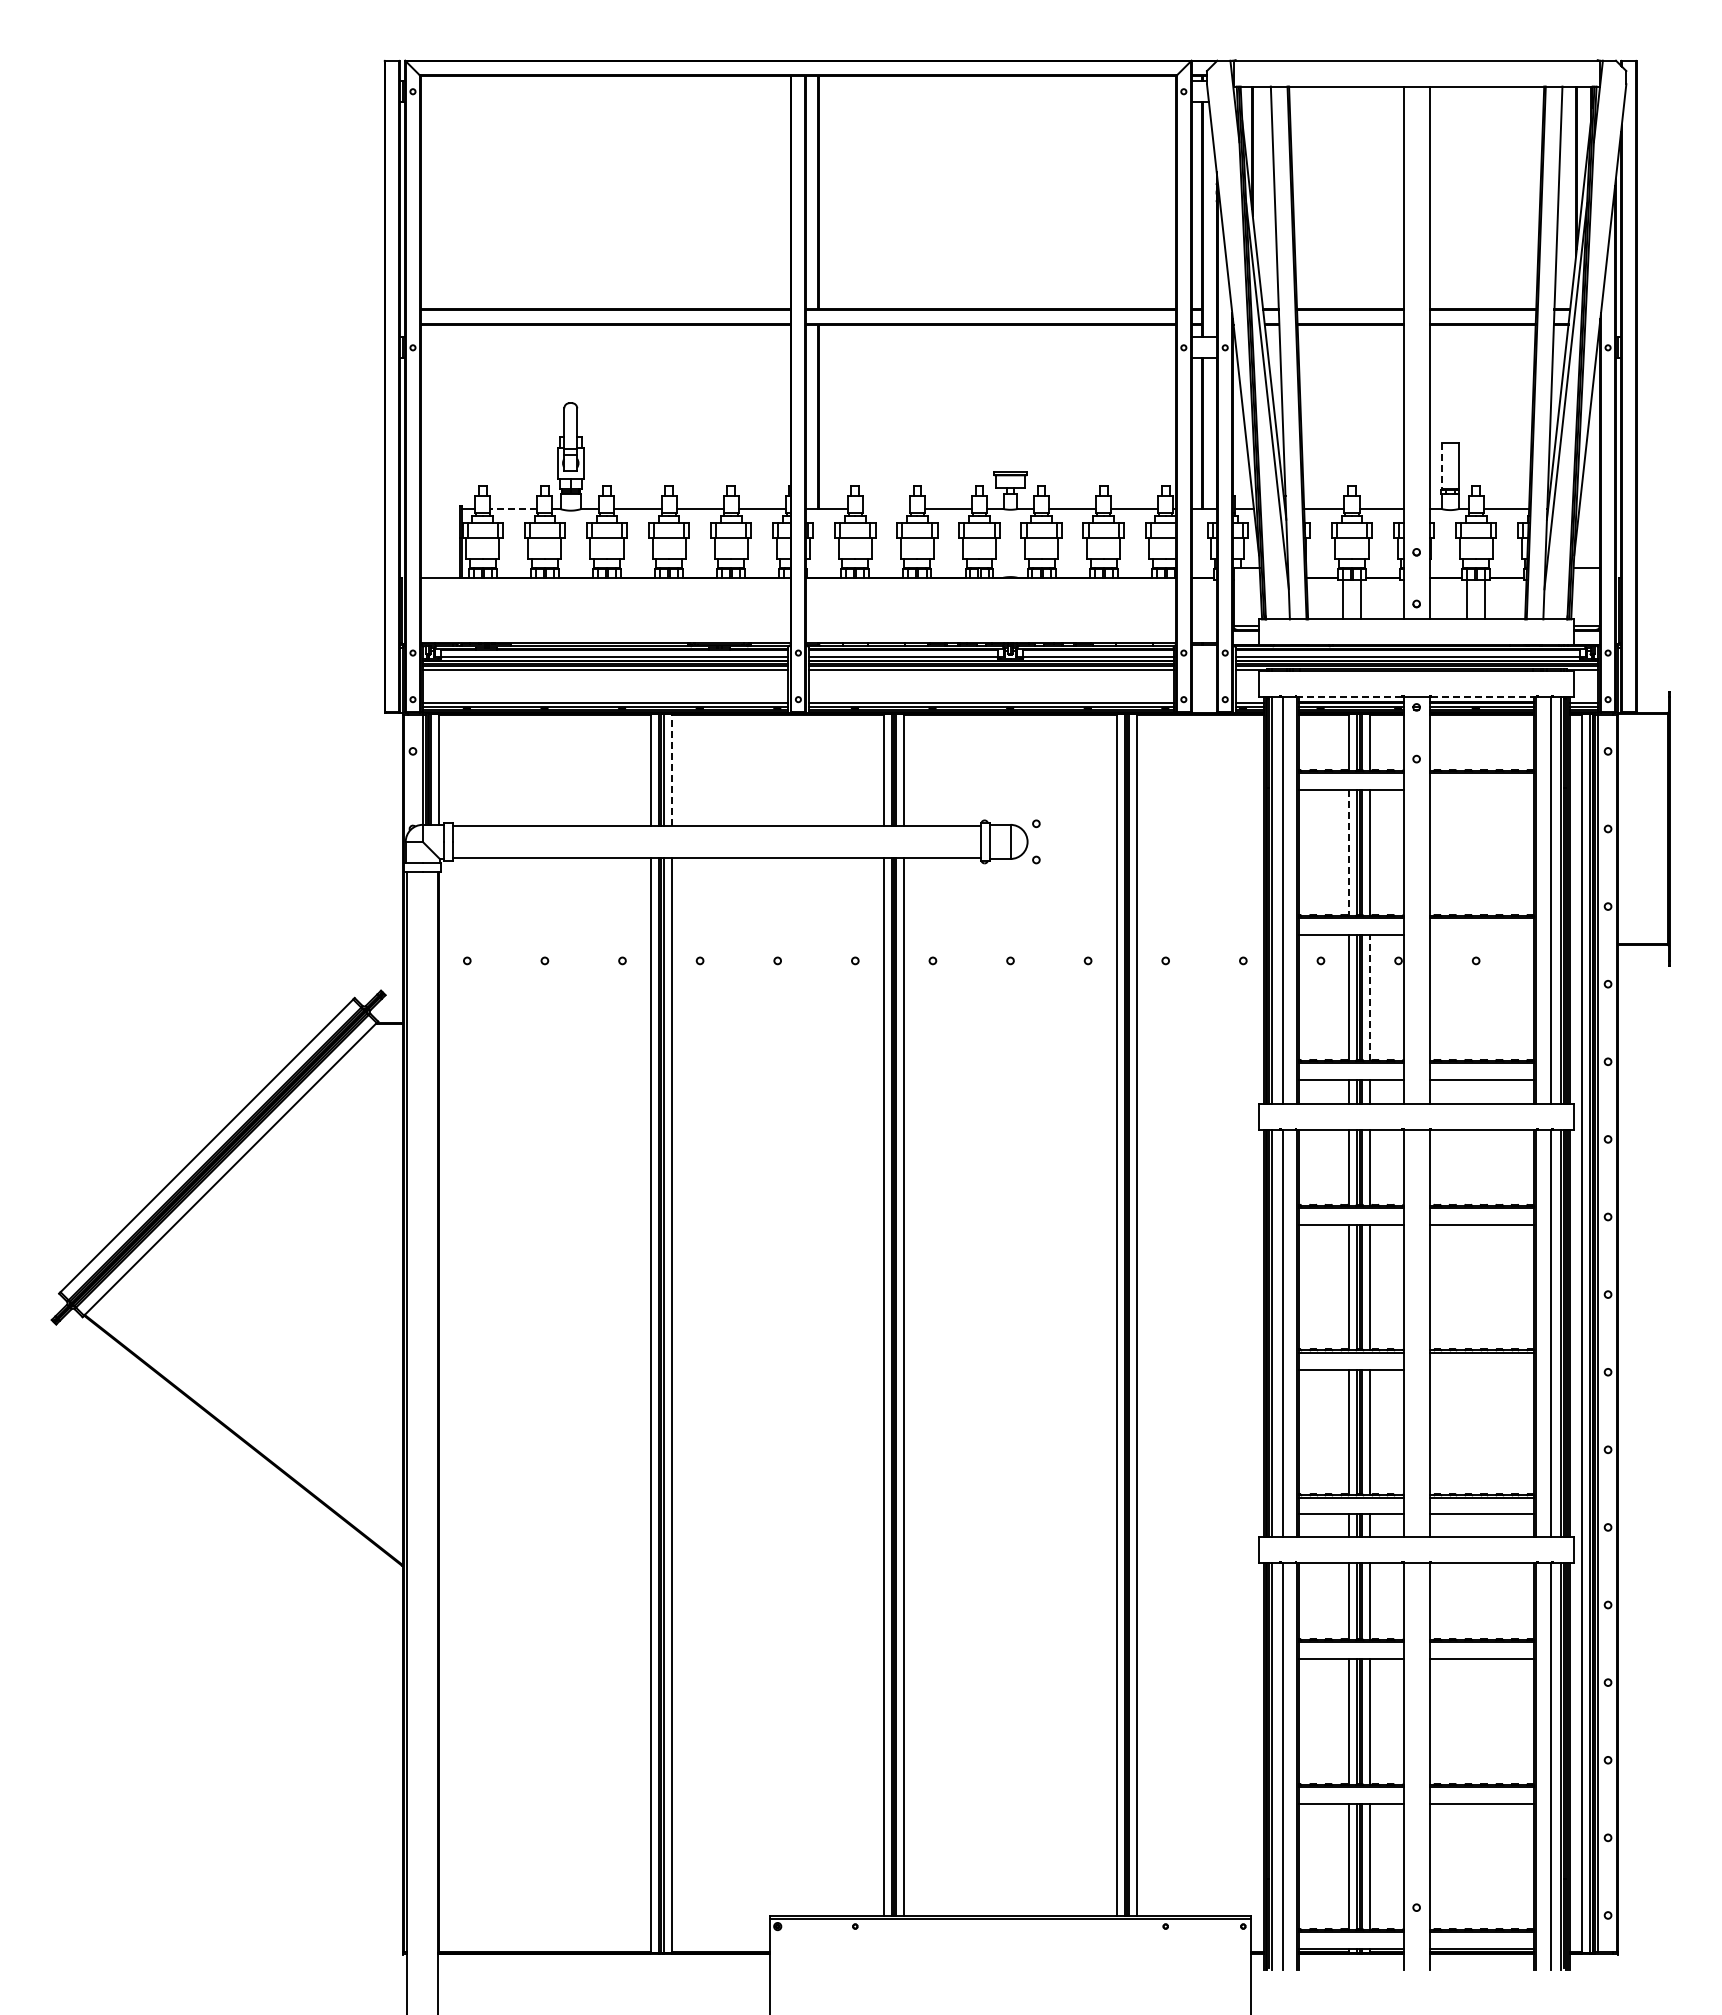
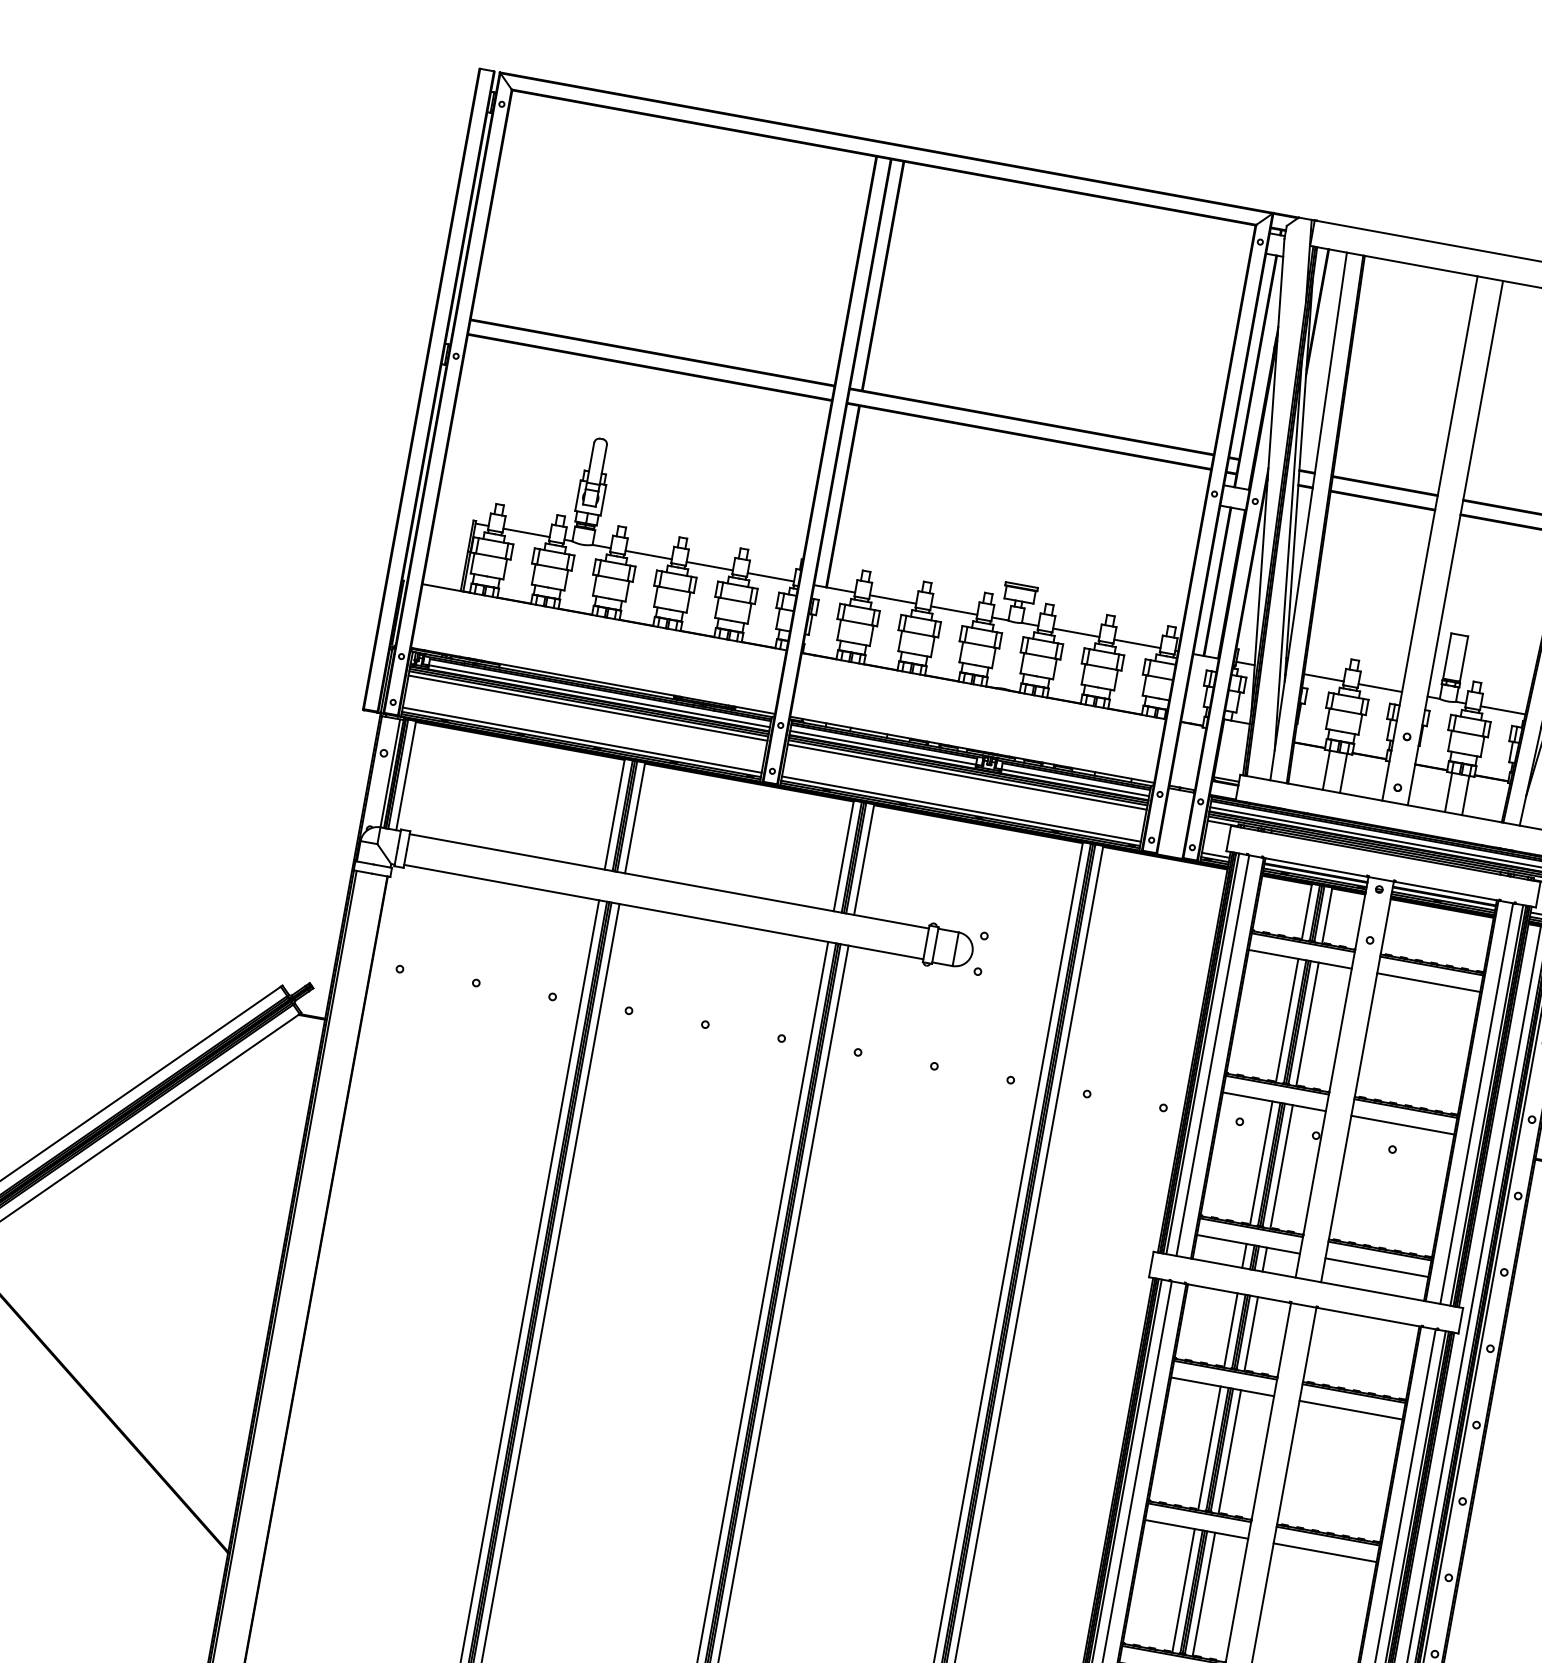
line: (1441, 466) -> (1446, 656), dashed -> solid
line: (513, 509) -> (526, 533), dashed -> solid
line: (885, 509) -> (892, 599), added
line: (1348, 697) -> (1314, 867), dashed -> solid
line: (1483, 697) -> (1446, 891), dashed -> solid
line: (671, 769) -> (635, 817), dashed -> solid
line: (1481, 790) -> (1428, 982), added
line: (1349, 853) -> (1287, 1021), dashed -> solid
line: (1481, 935) -> (1402, 1125), added
line: (1370, 997) -> (1282, 1166), dashed -> solid
line: (1481, 1369) -> (1324, 1552), added

